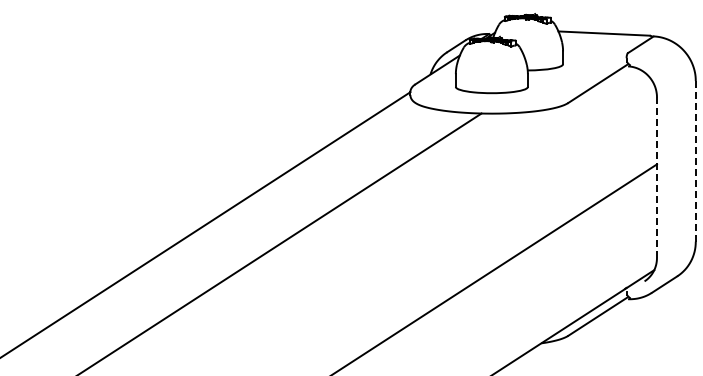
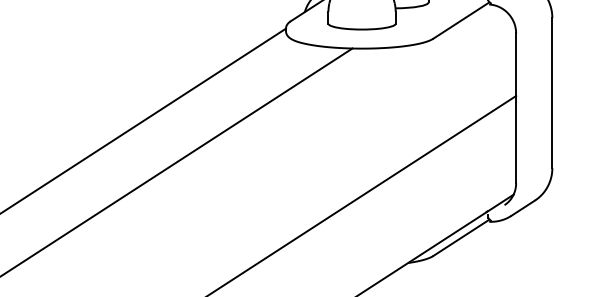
line: (695, 160) -> (552, 92), dashed -> solid
line: (656, 177) -> (515, 108), dashed -> solid

